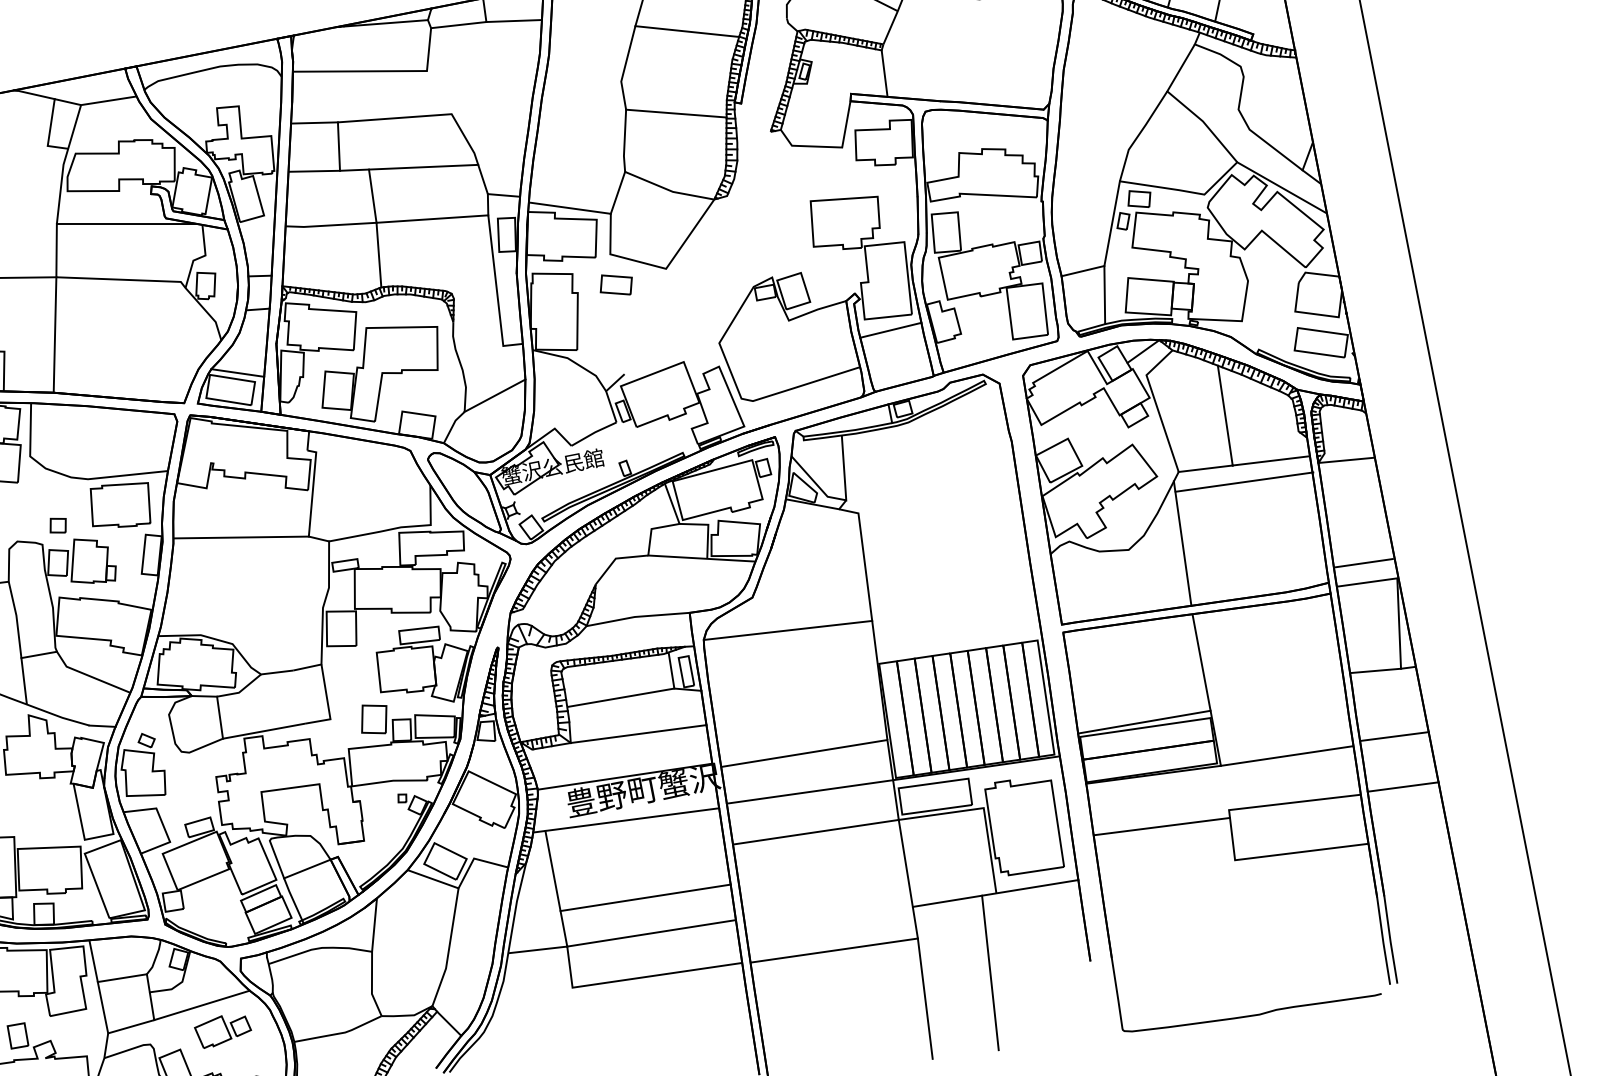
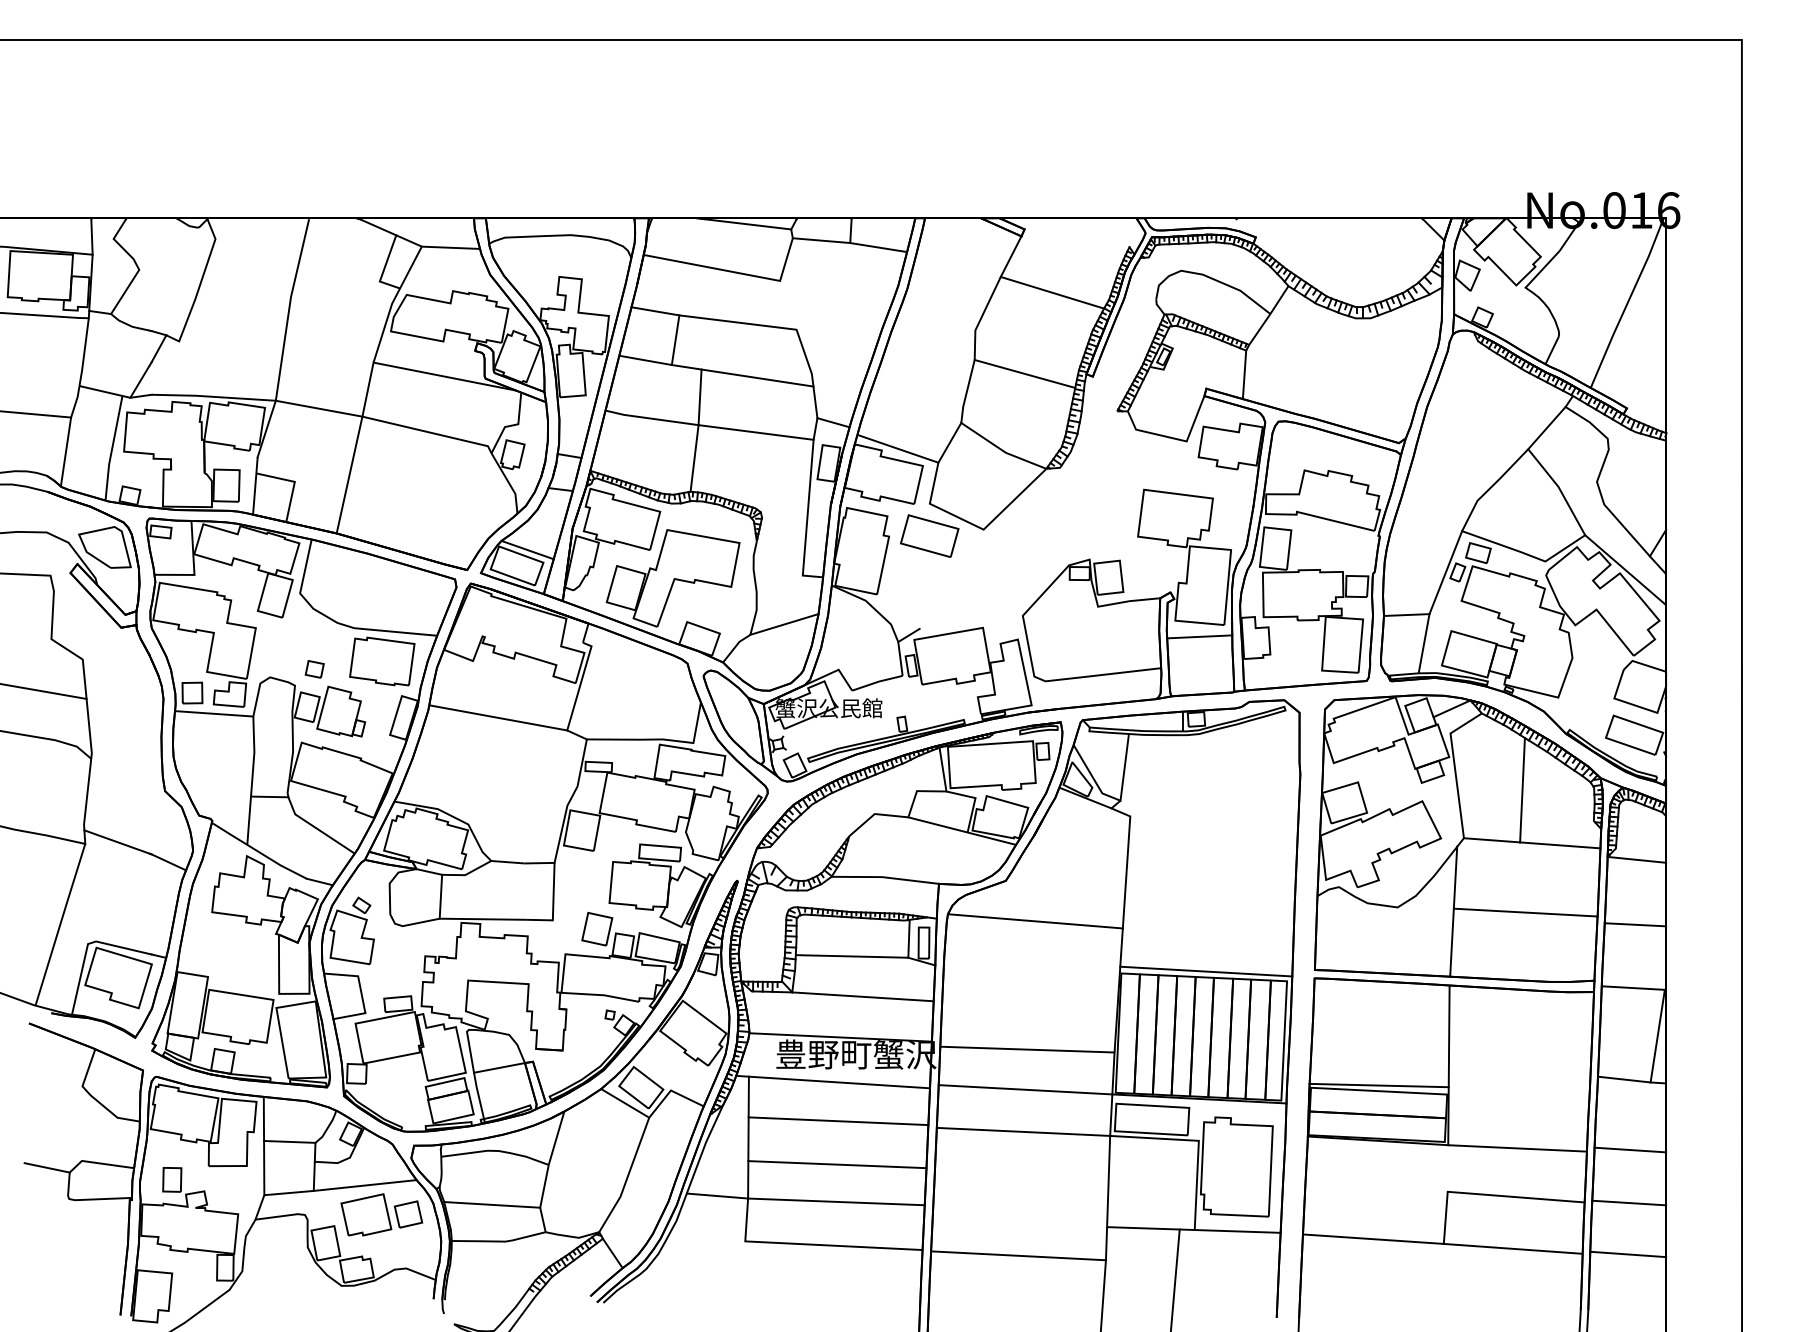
part: (615, 284) -> (929, 535), size x1.67
line: (1244, 482) -> (1525, 912), moved
line: (1363, 562) -> (1635, 924), moved
line: (959, 646) -> (1206, 971), added
line: (1161, 826) -> (1372, 1238), moved
line: (1412, 835) -> (1628, 1254), added
line: (638, 856) -> (838, 1121), added
line: (326, 999) -> (492, 1204), added
part: (222, 1029) -> (381, 1214), size x1.43

